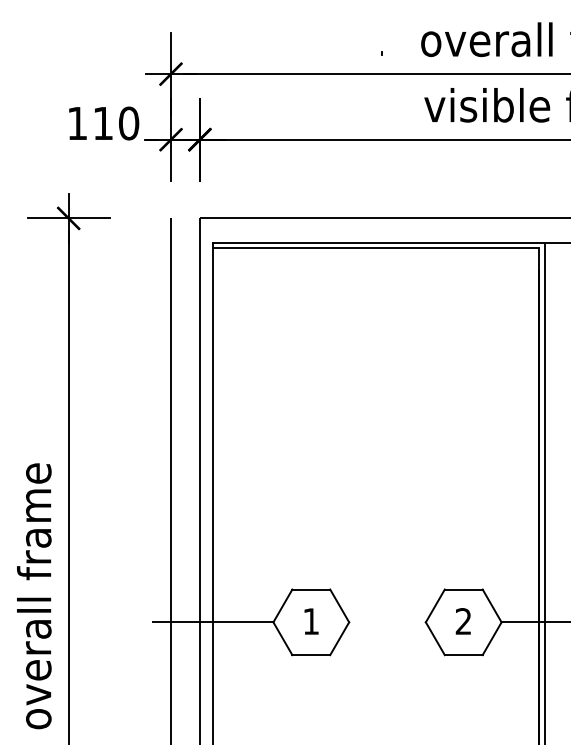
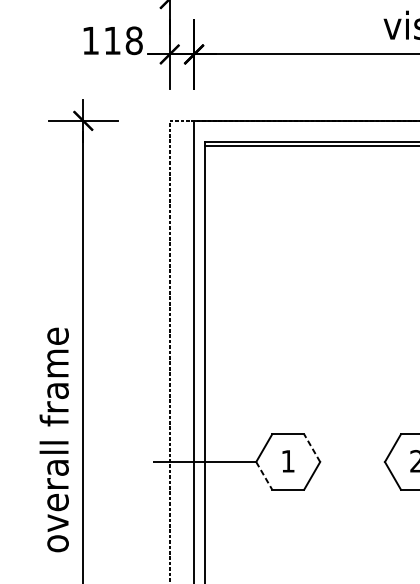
text: (129, 123) -> (134, 40), 110 -> 118
line: (339, 605) -> (312, 447), solid -> dashed
line: (282, 638) -> (263, 475), solid -> dashed

